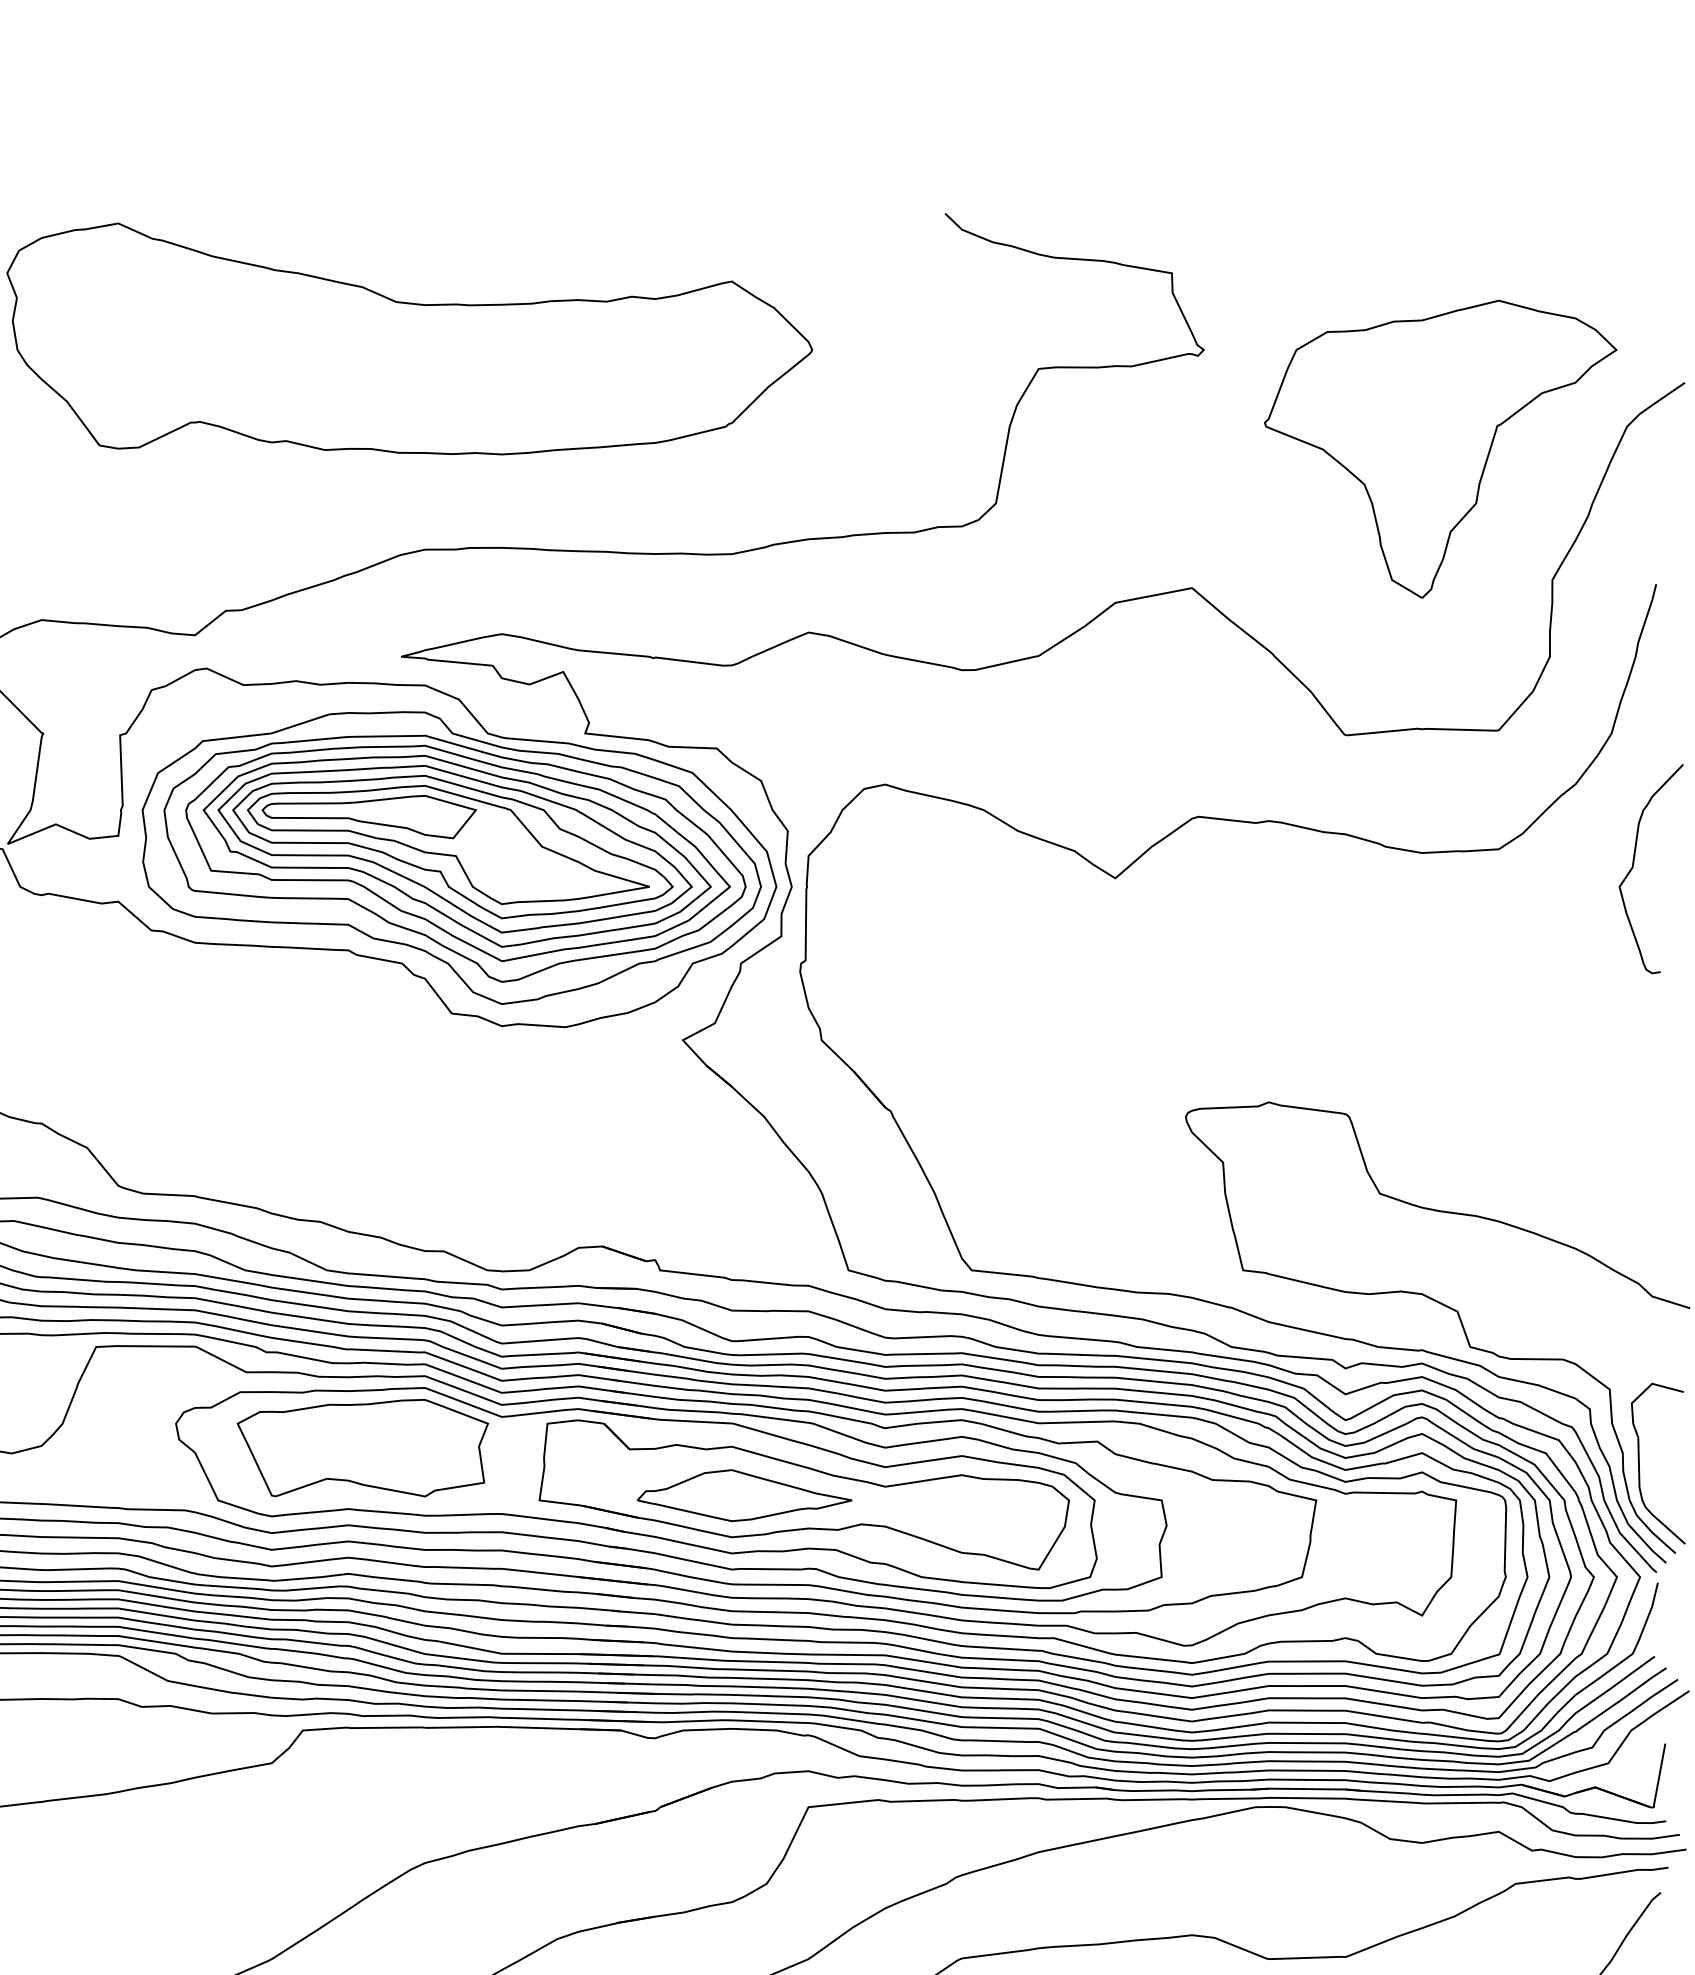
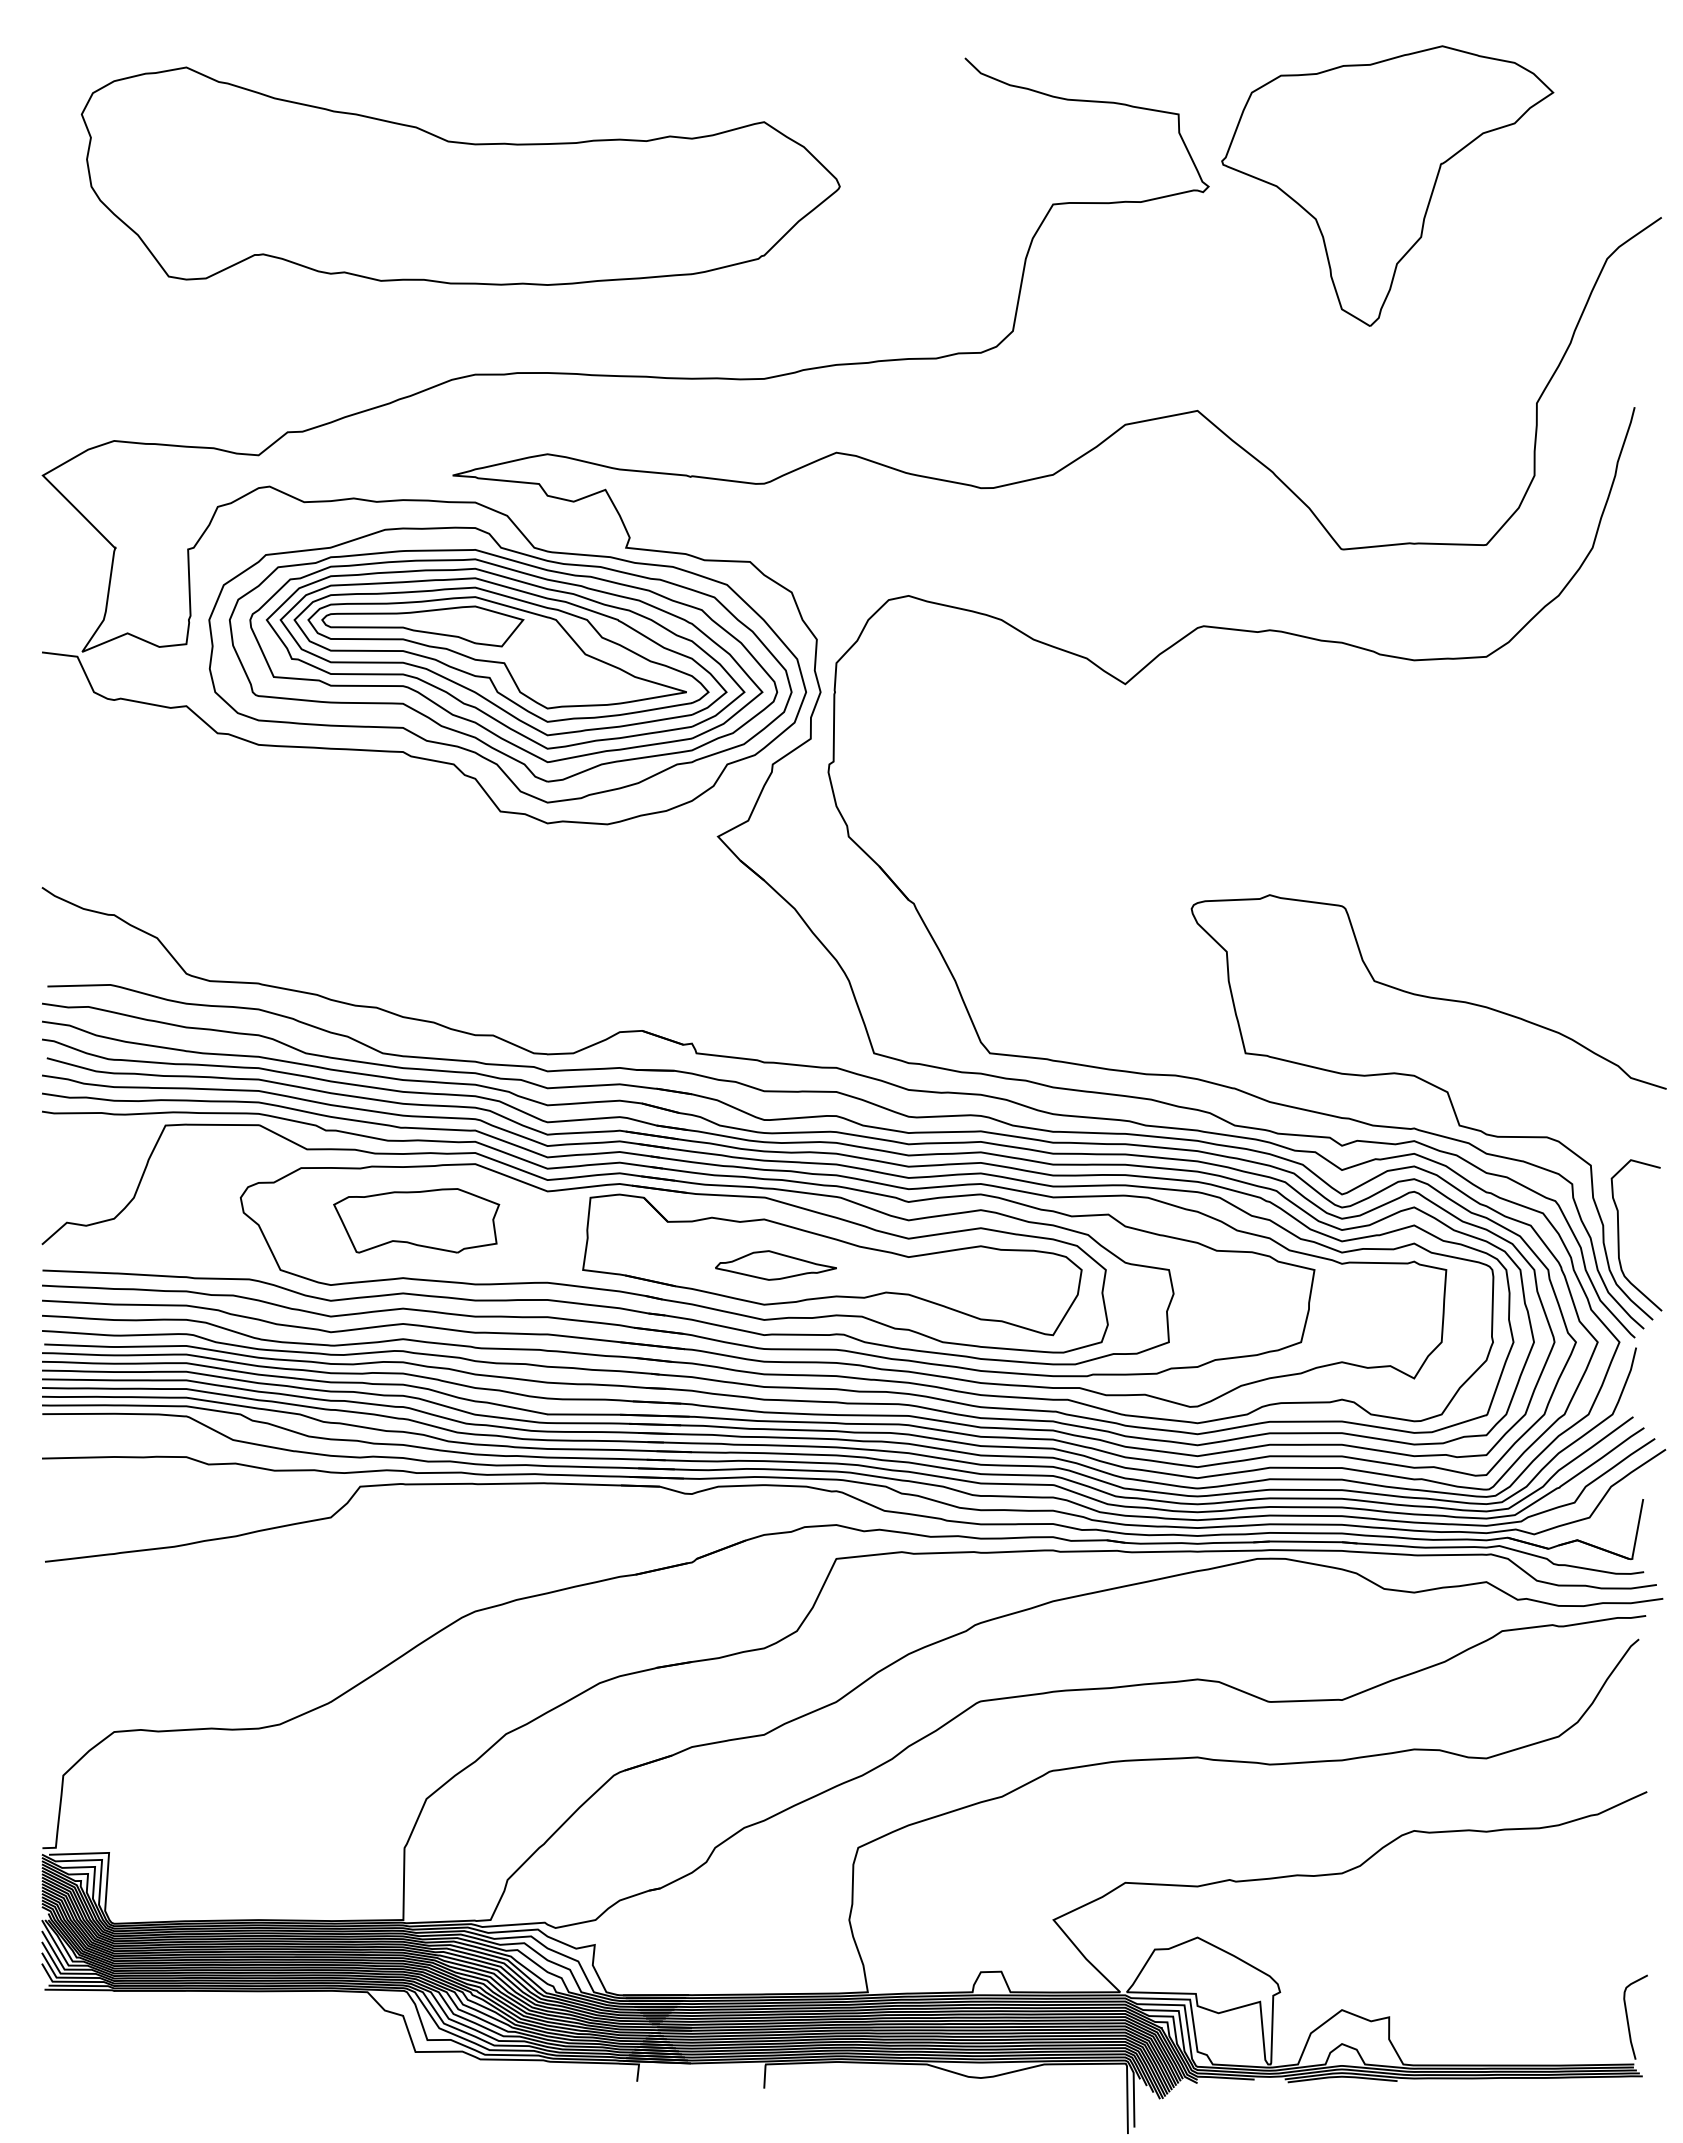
part: (1440, 448) -> (1387, 185), moved
curve: (1633, 868) -> (1613, 674), removed
part: (362, 1447) -> (416, 1220), size x0.7
part: (743, 1495) -> (775, 1265), size x0.6

